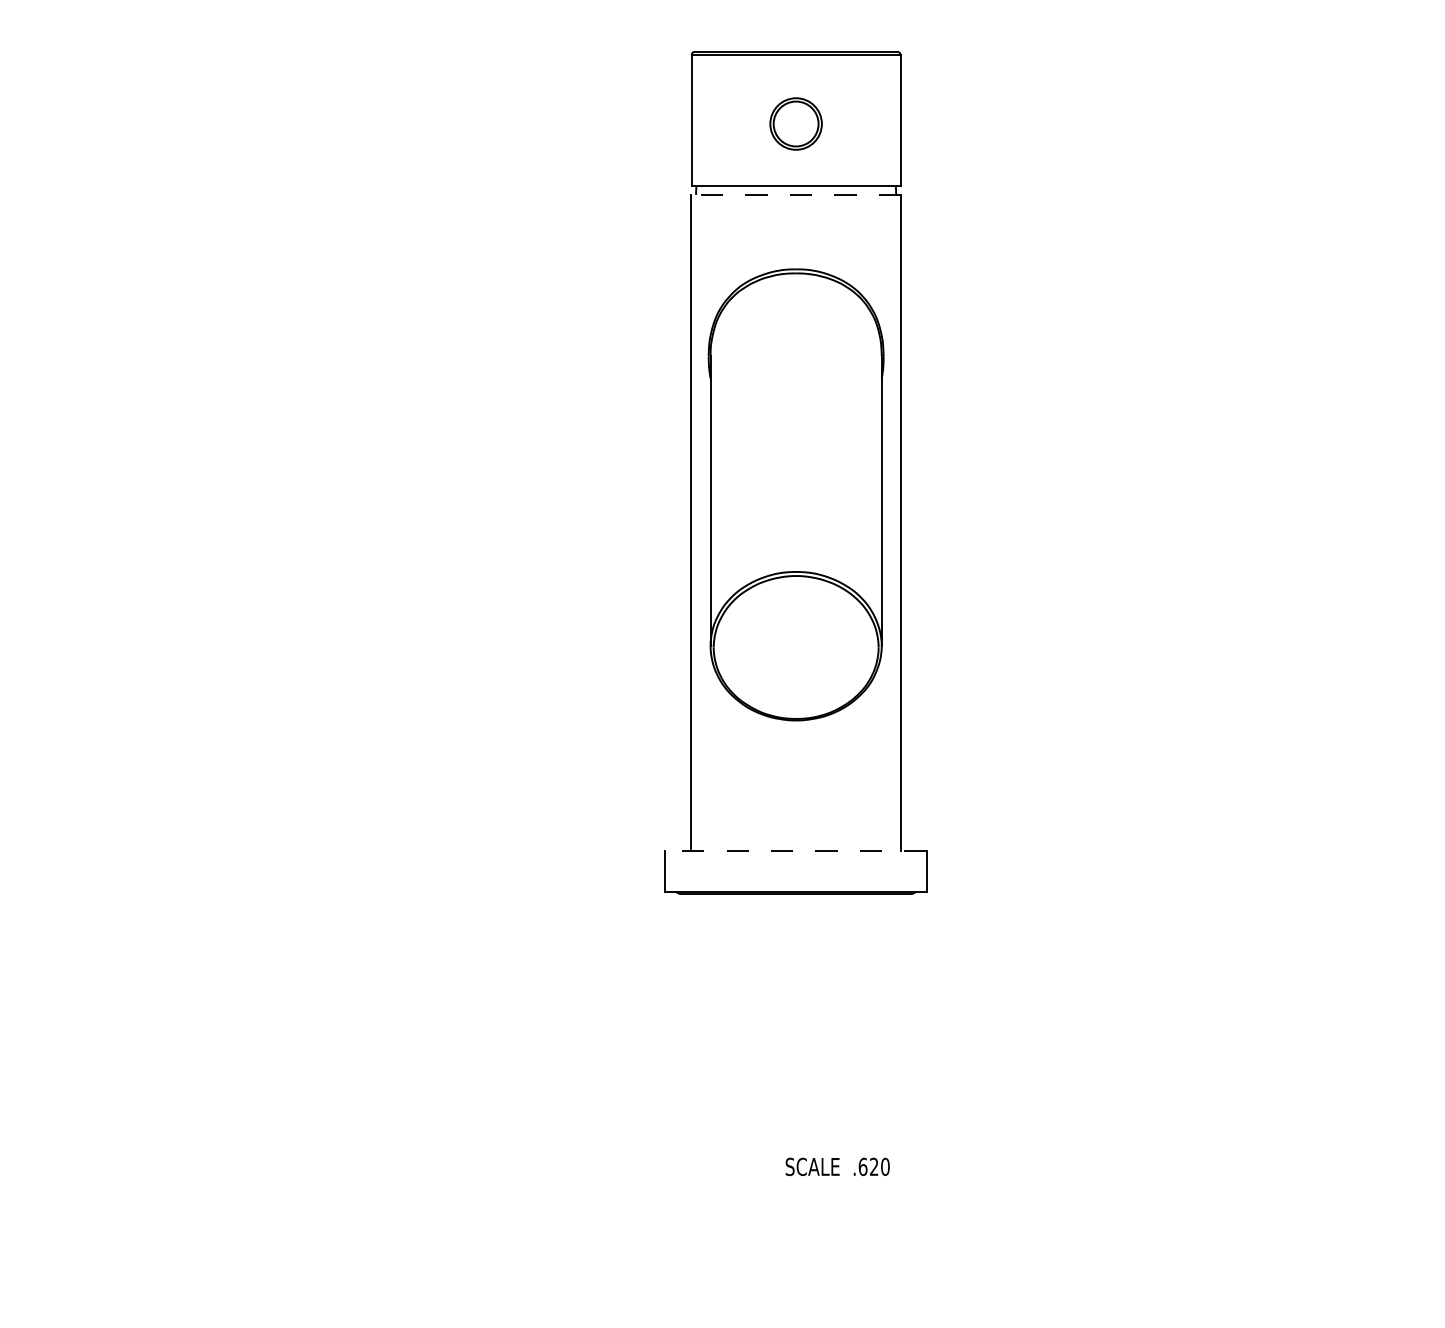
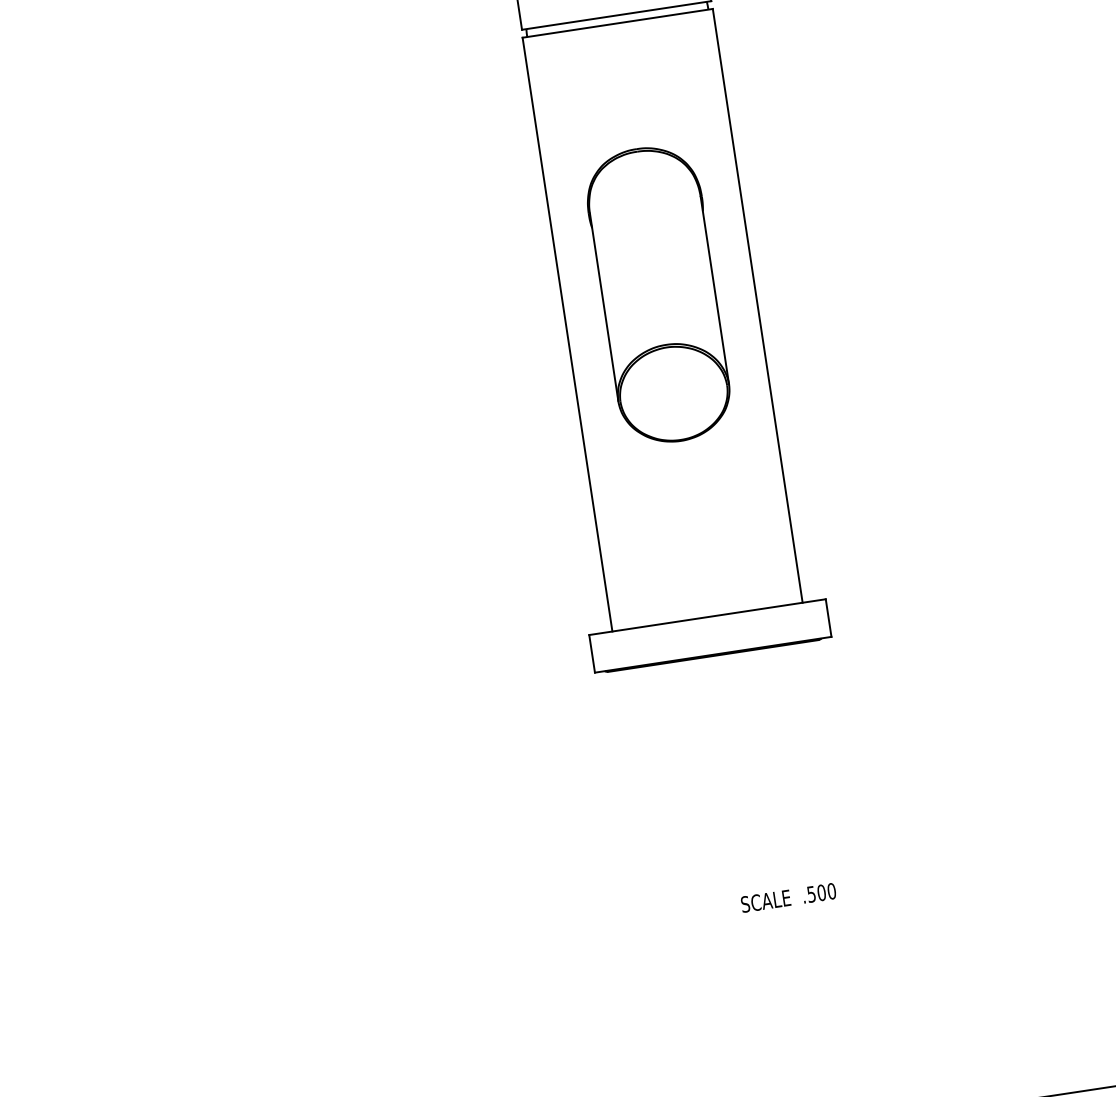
line: (795, 194) -> (617, 23), dashed -> solid
part: (795, 494) -> (658, 294), size x0.71
line: (796, 850) -> (707, 616), dashed -> solid
text: (868, 1166) -> (816, 893), .620 -> .500

